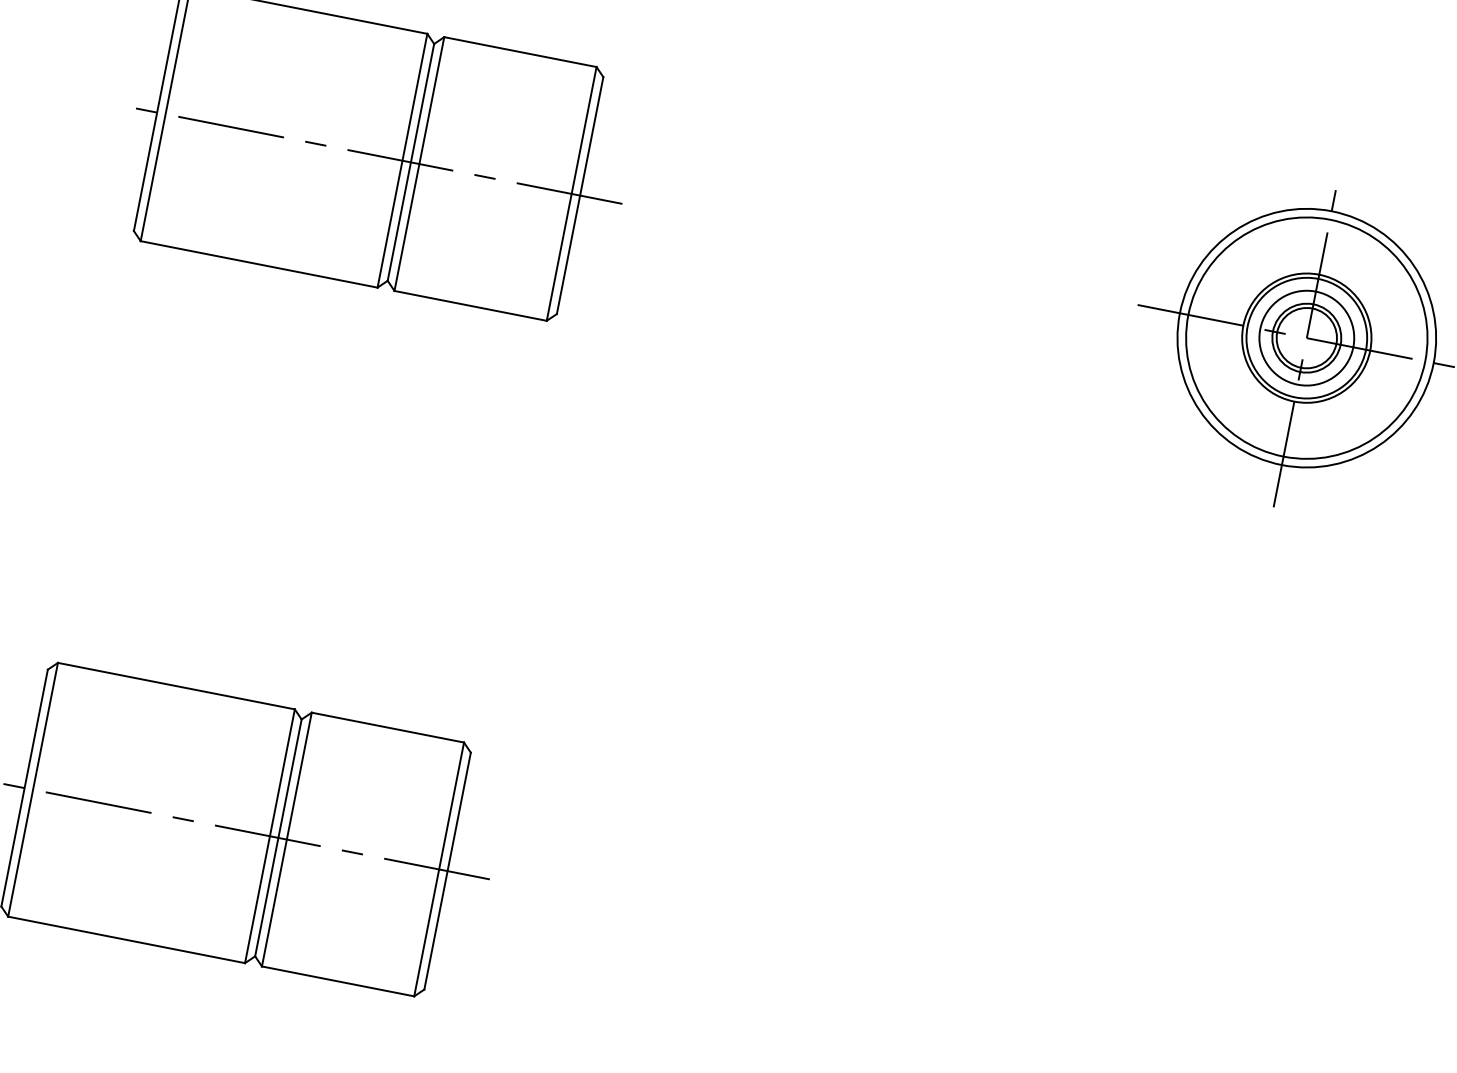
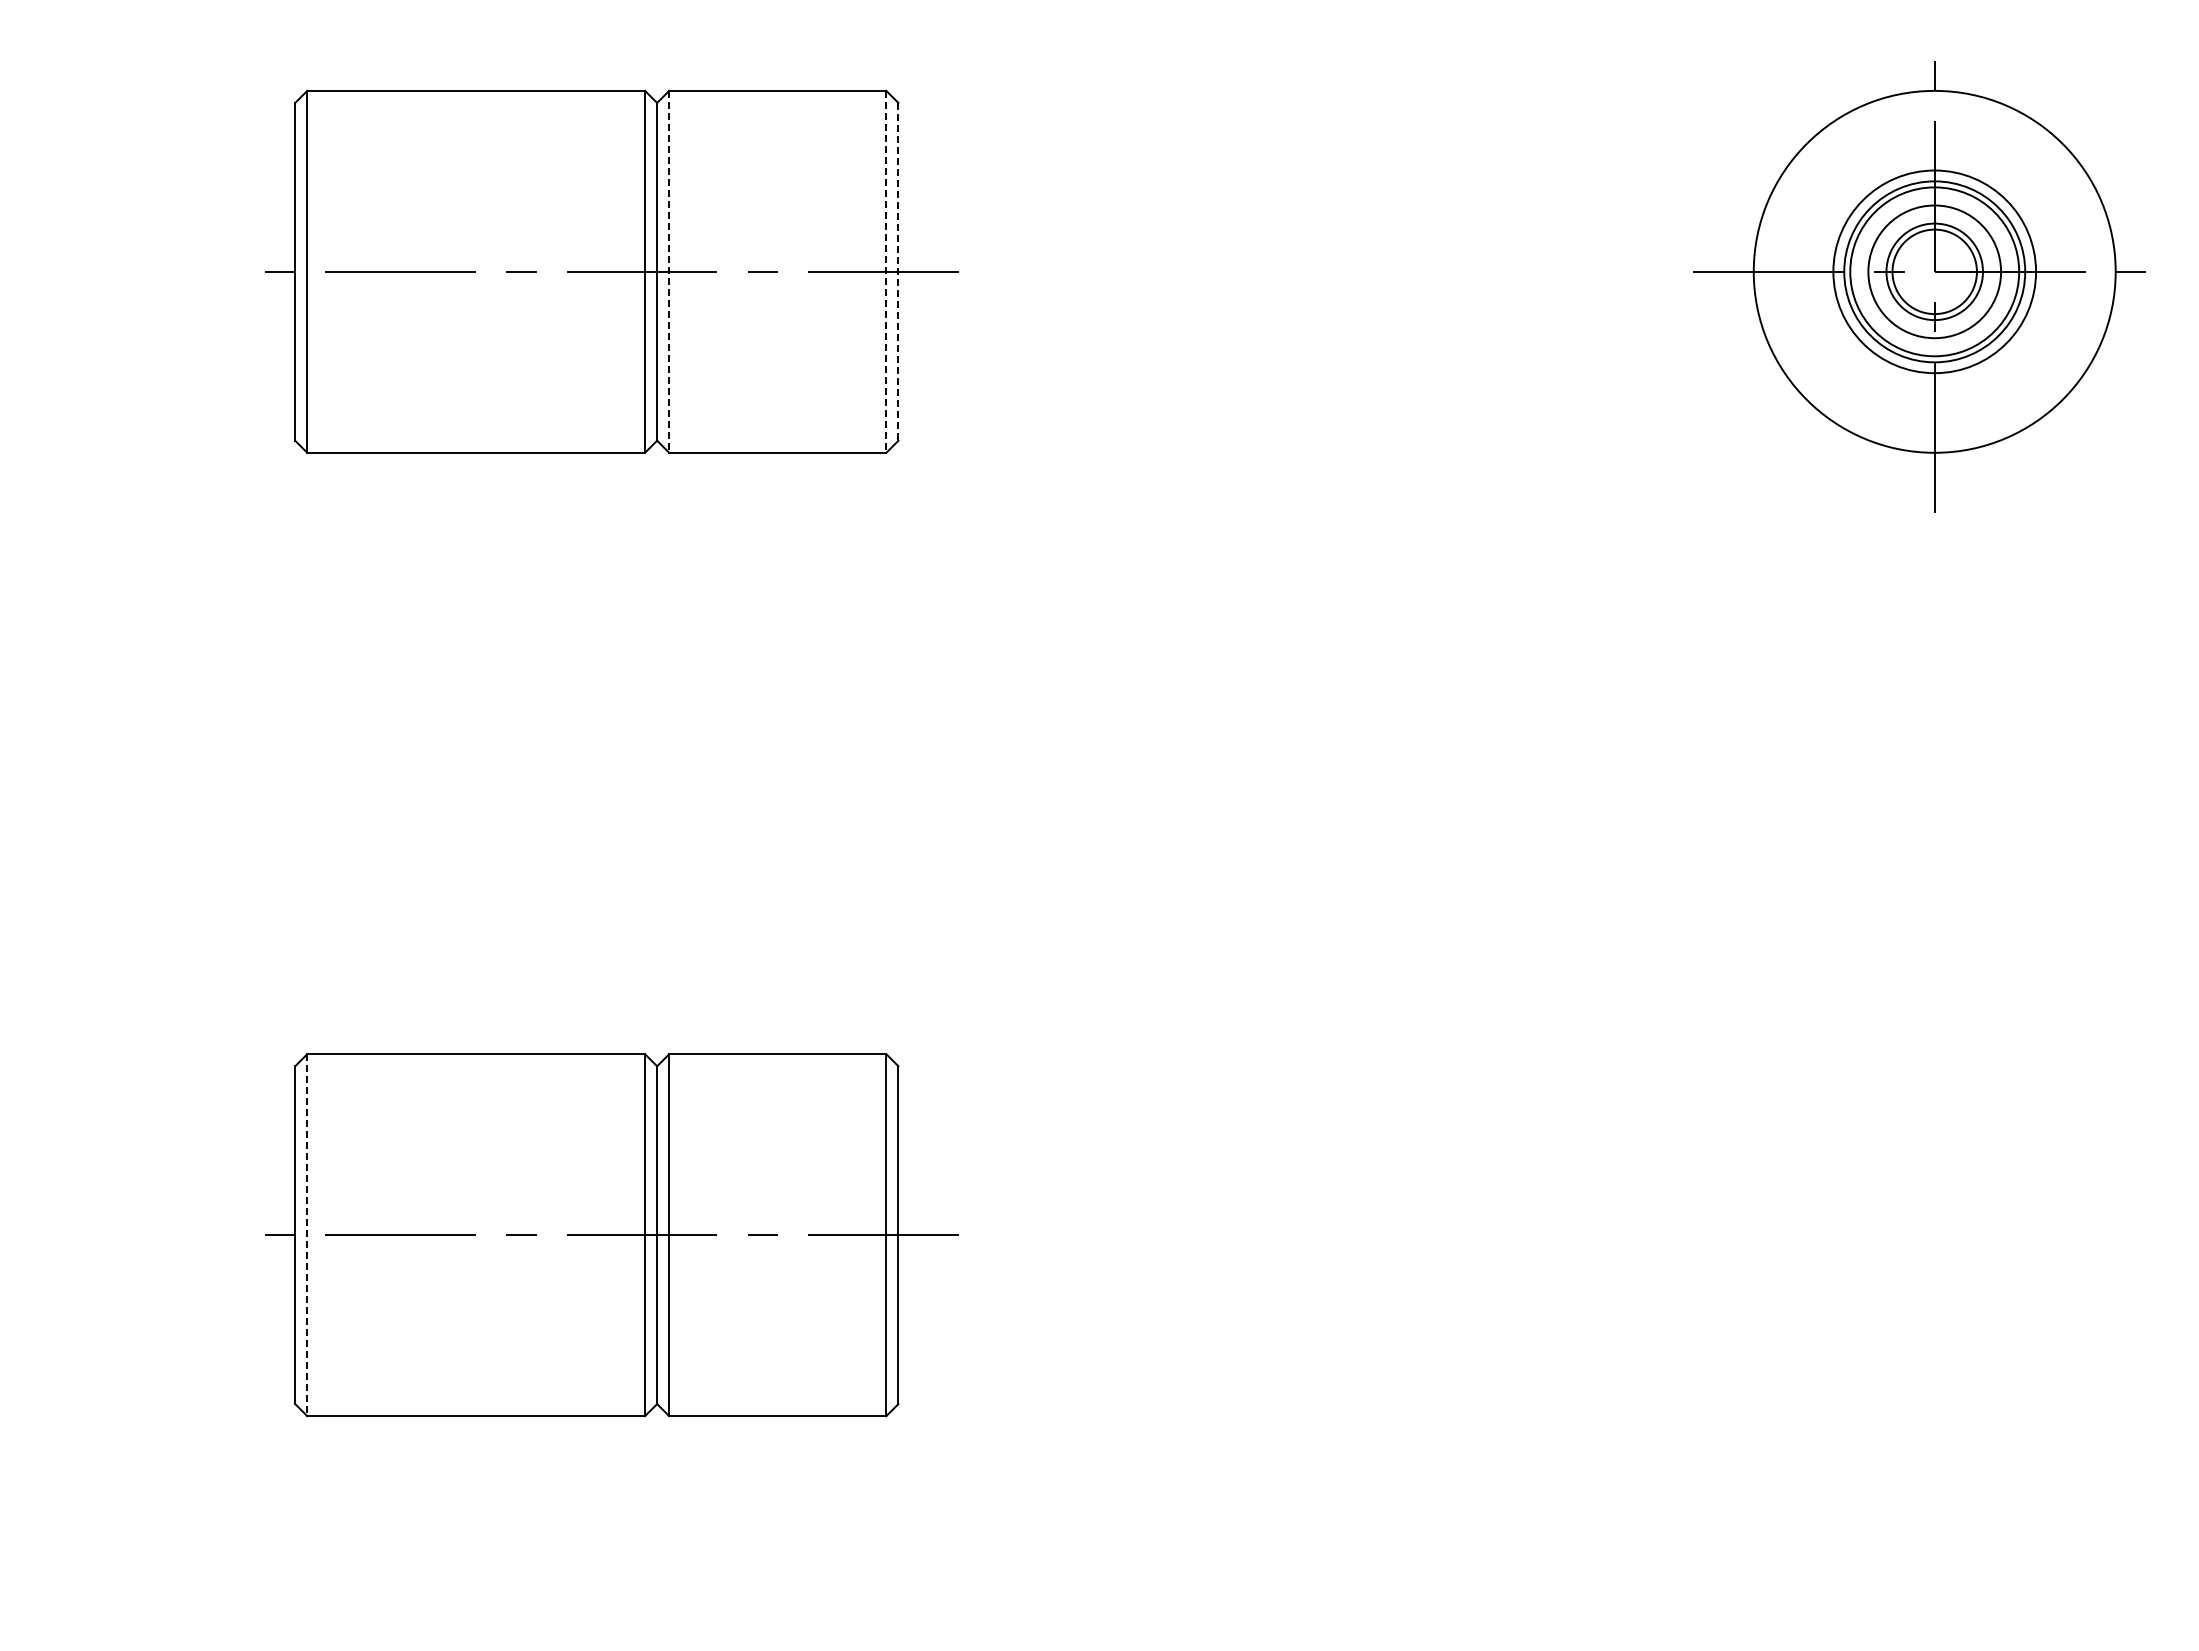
line: (419, 163) -> (669, 271), solid -> dashed
line: (571, 193) -> (886, 271), solid -> dashed
line: (580, 195) -> (898, 271), solid -> dashed
circle: (1306, 337) -> (1934, 271), size x0.6
line: (33, 790) -> (307, 1235), solid -> dashed

